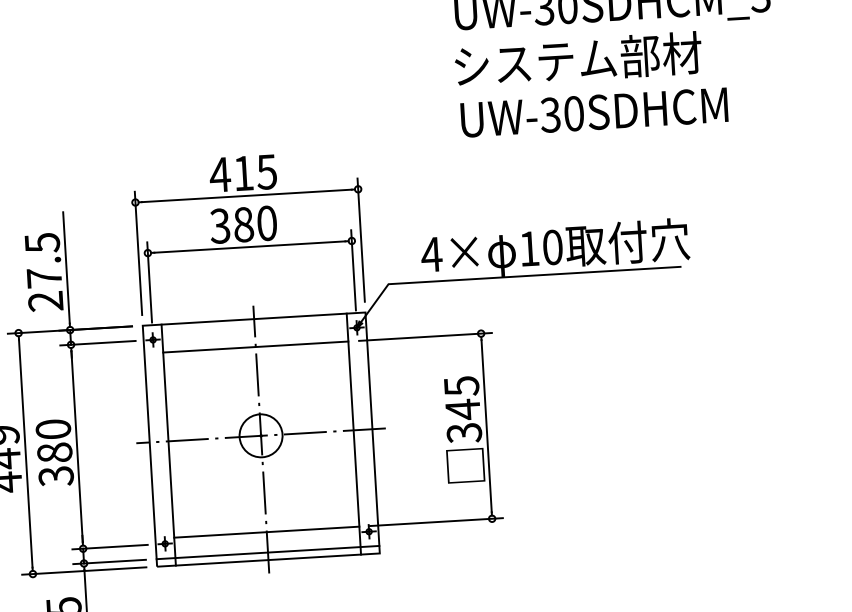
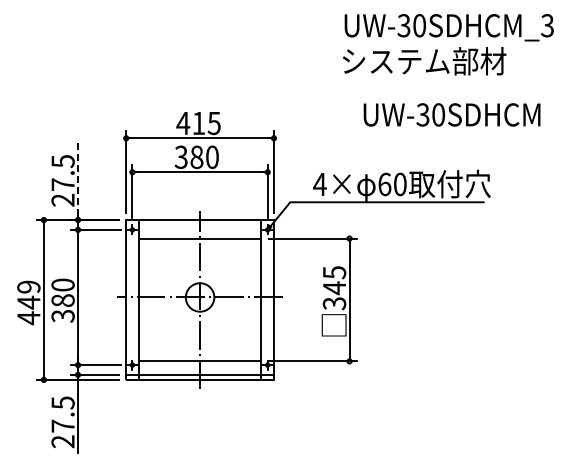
text: (593, 111) -> (451, 114), moved
text: (529, 248) -> (384, 184), 10 -> 60
line: (67, 267) -> (78, 178), solid -> dashed

